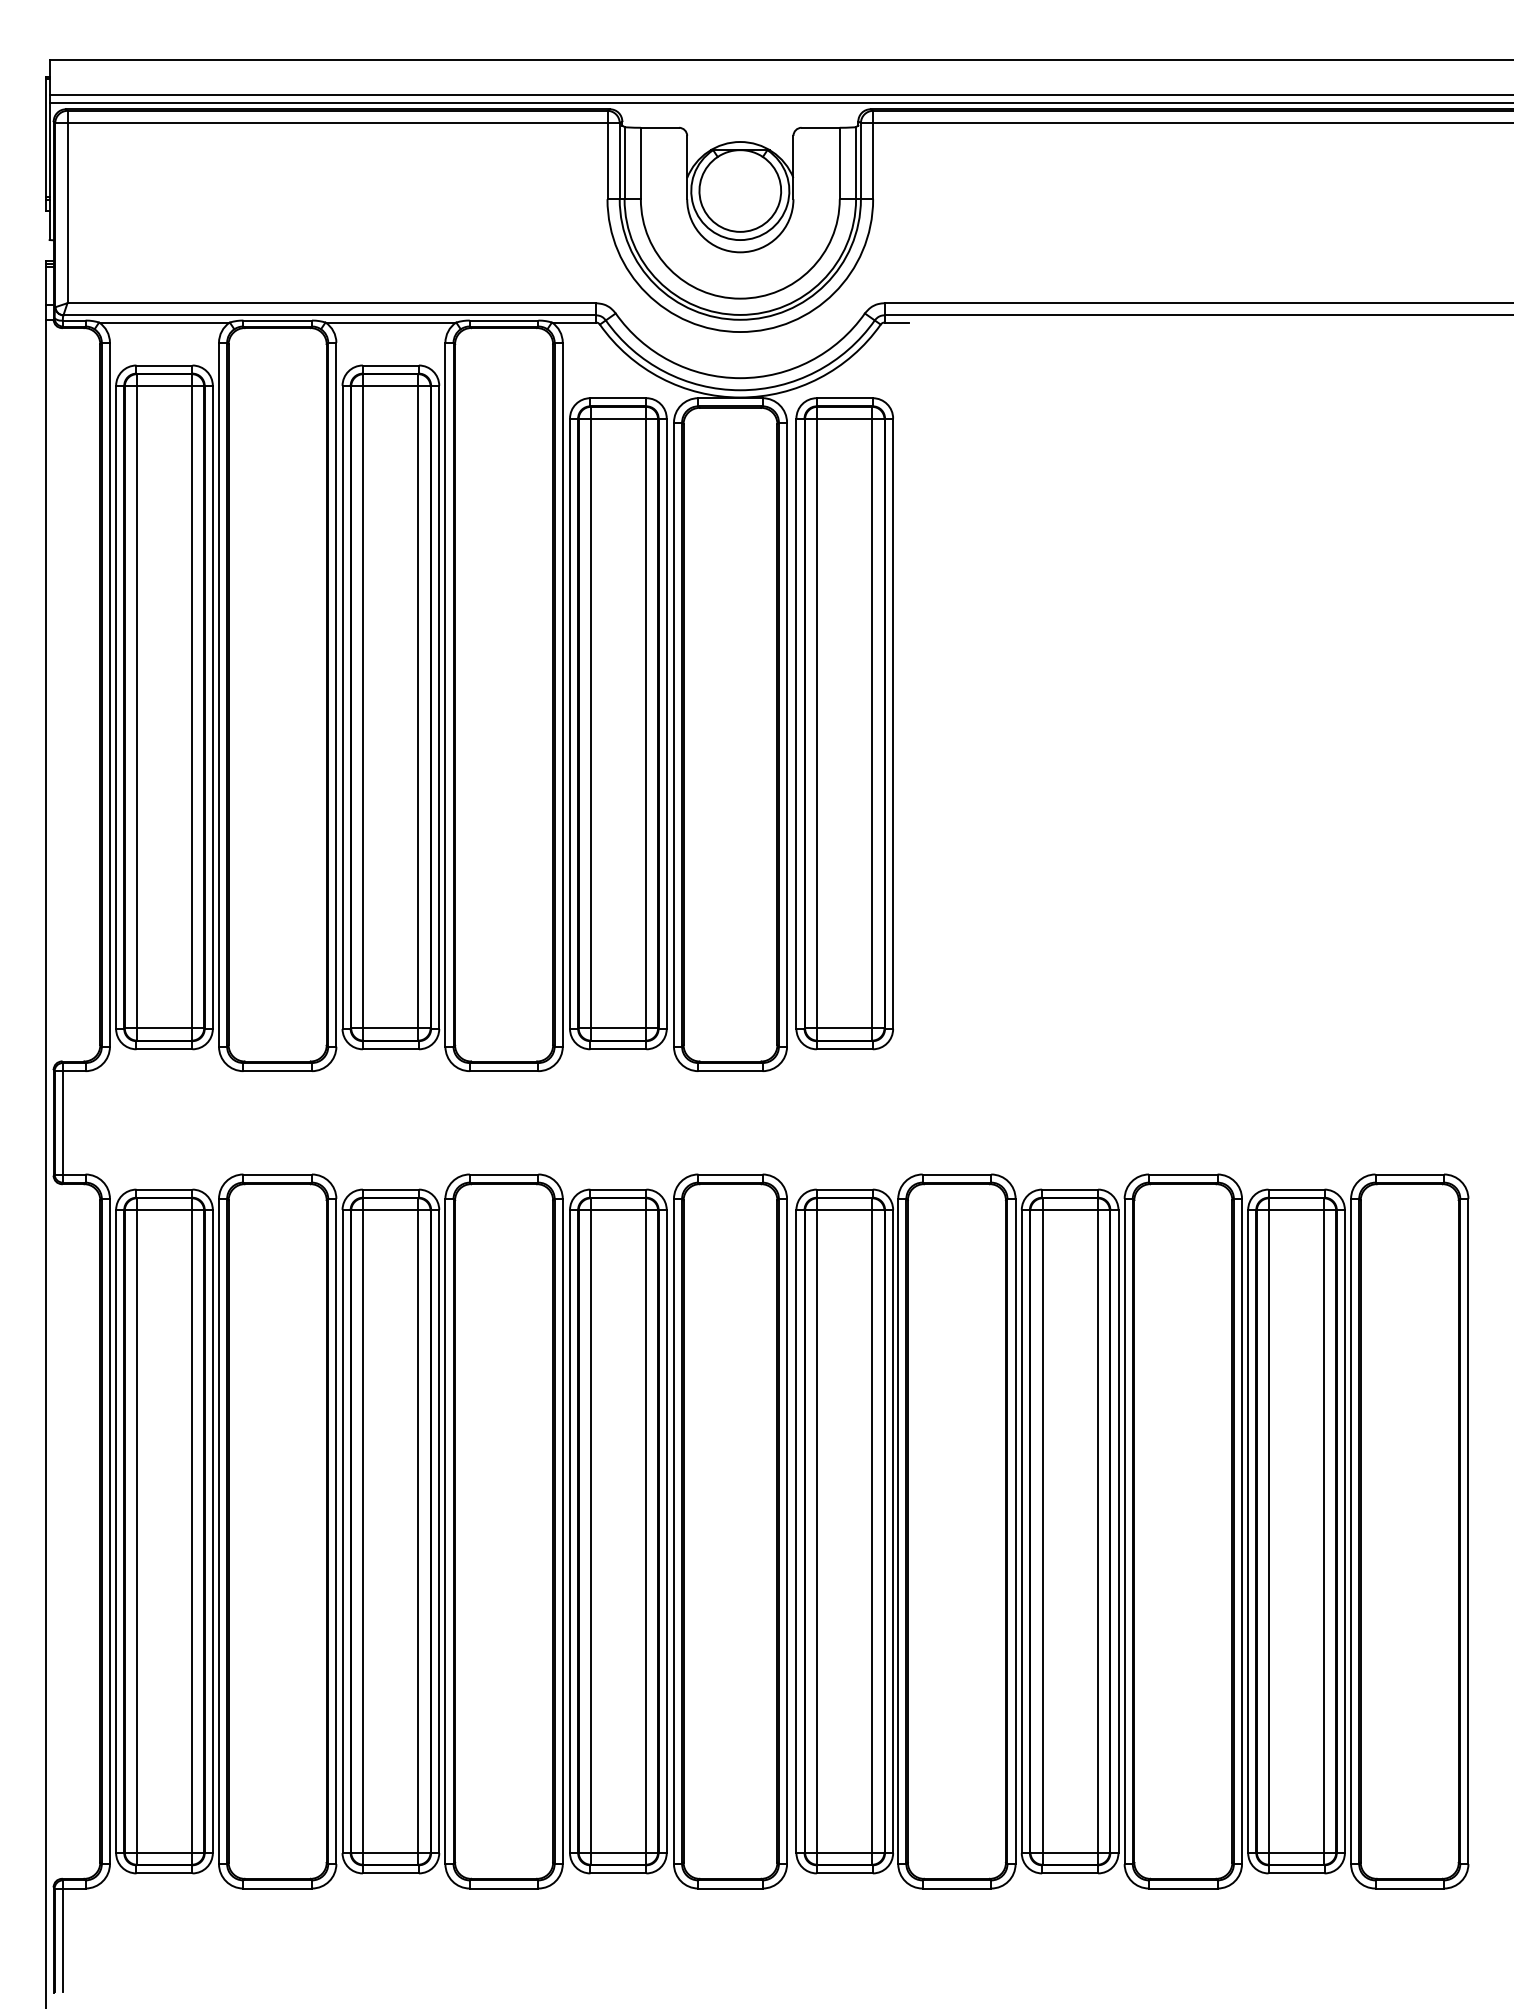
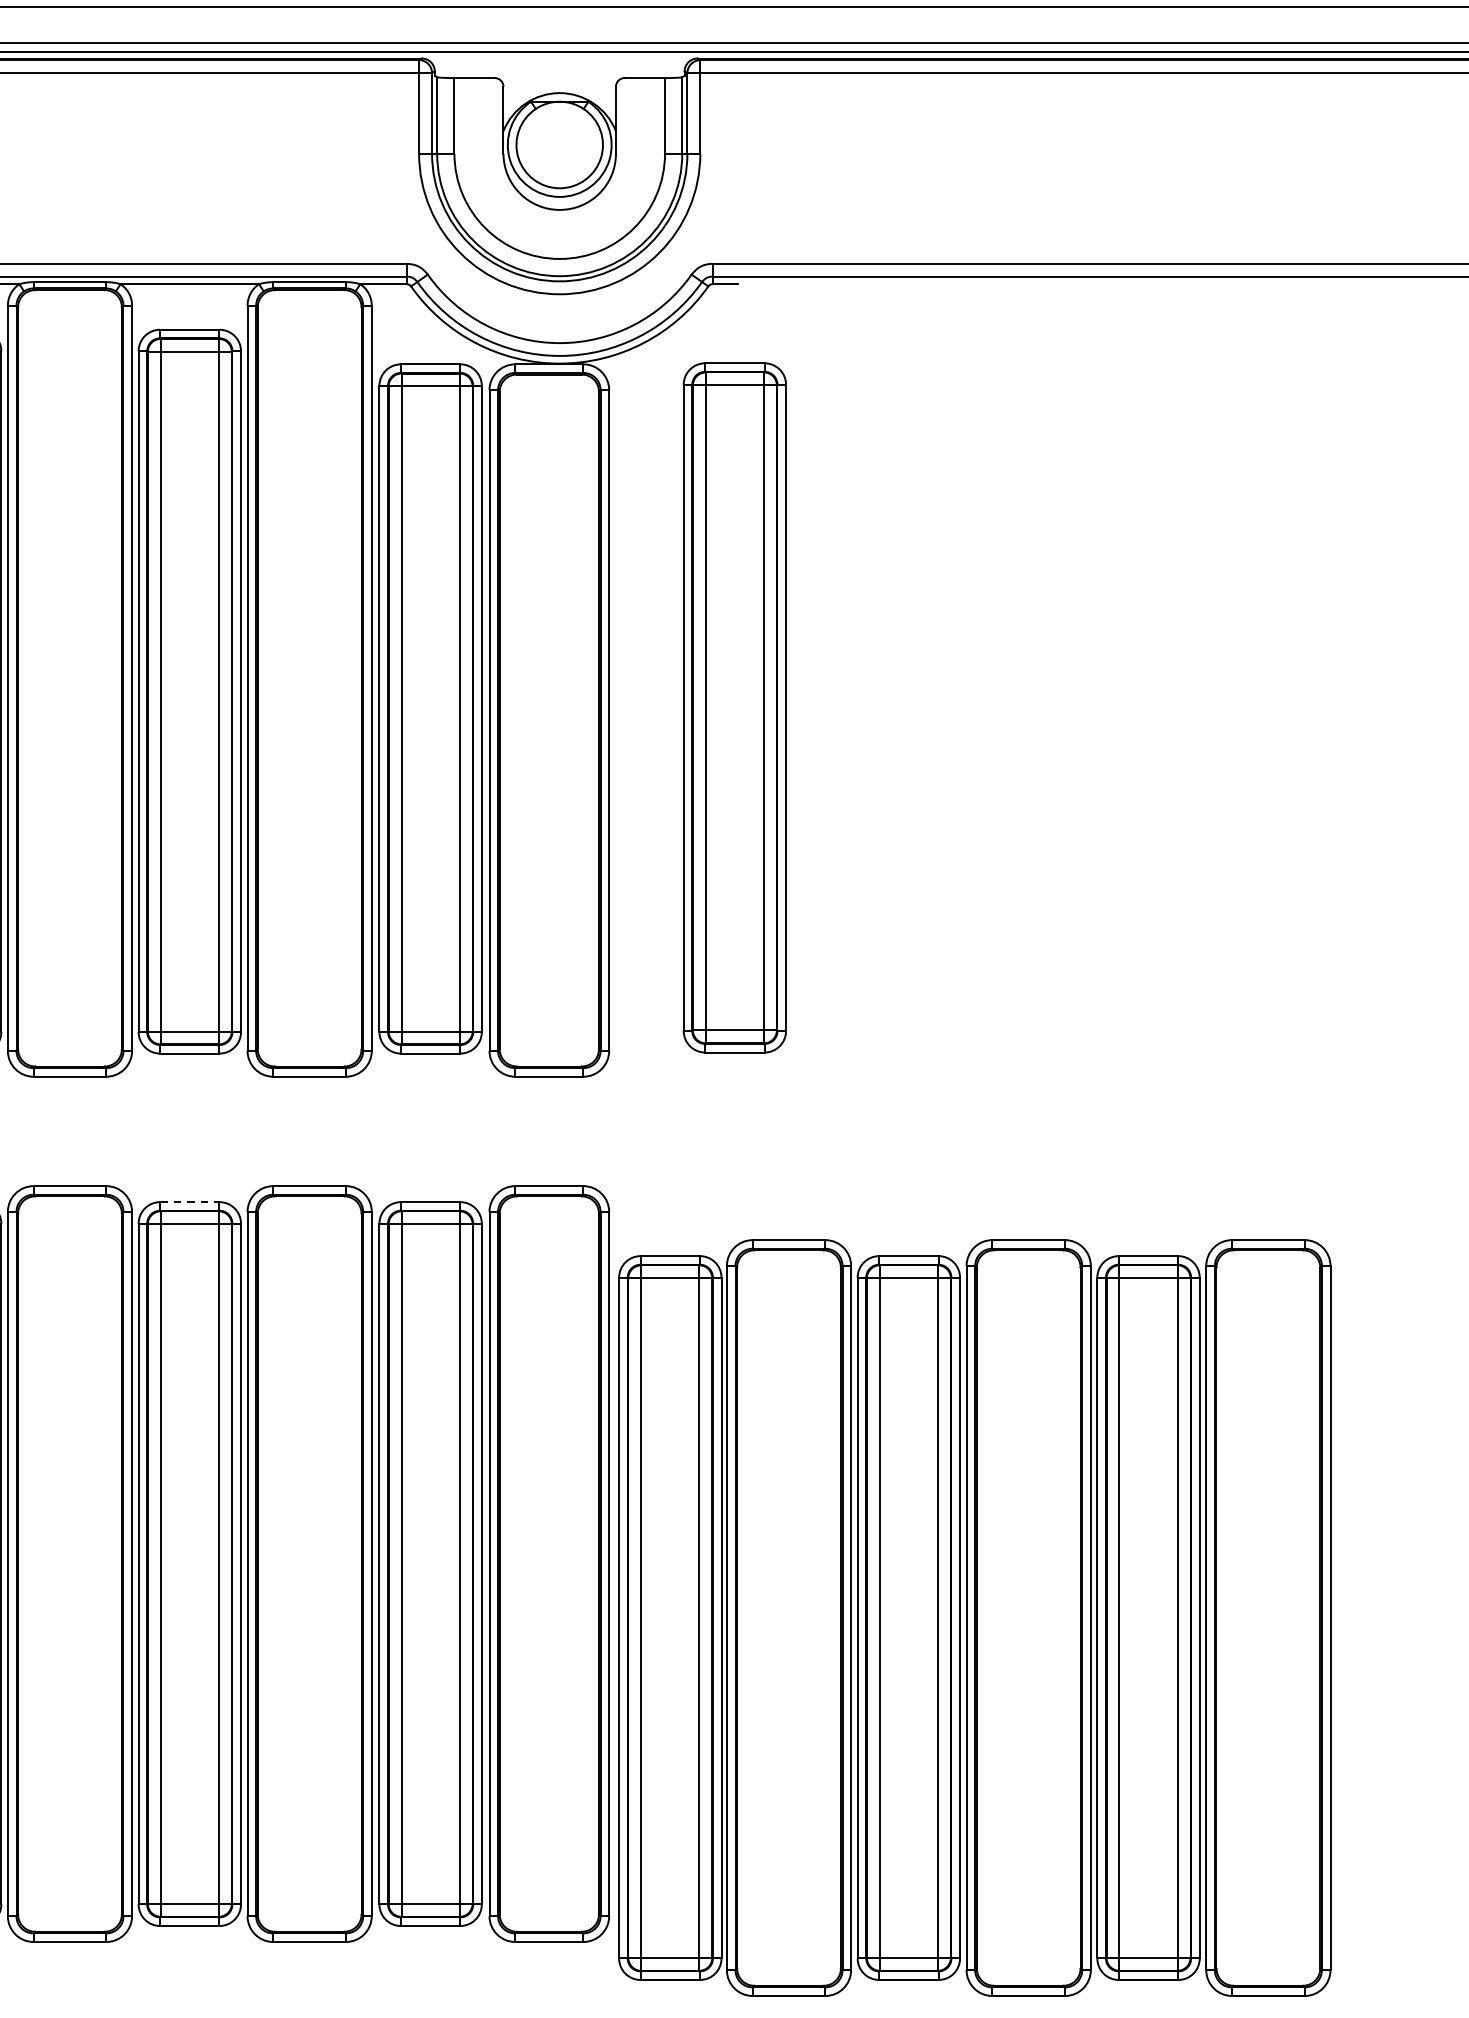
part: (844, 723) -> (734, 707), moved
line: (391, 1189) -> (190, 1202), solid -> dashed
part: (1132, 1531) -> (974, 1618), moved

